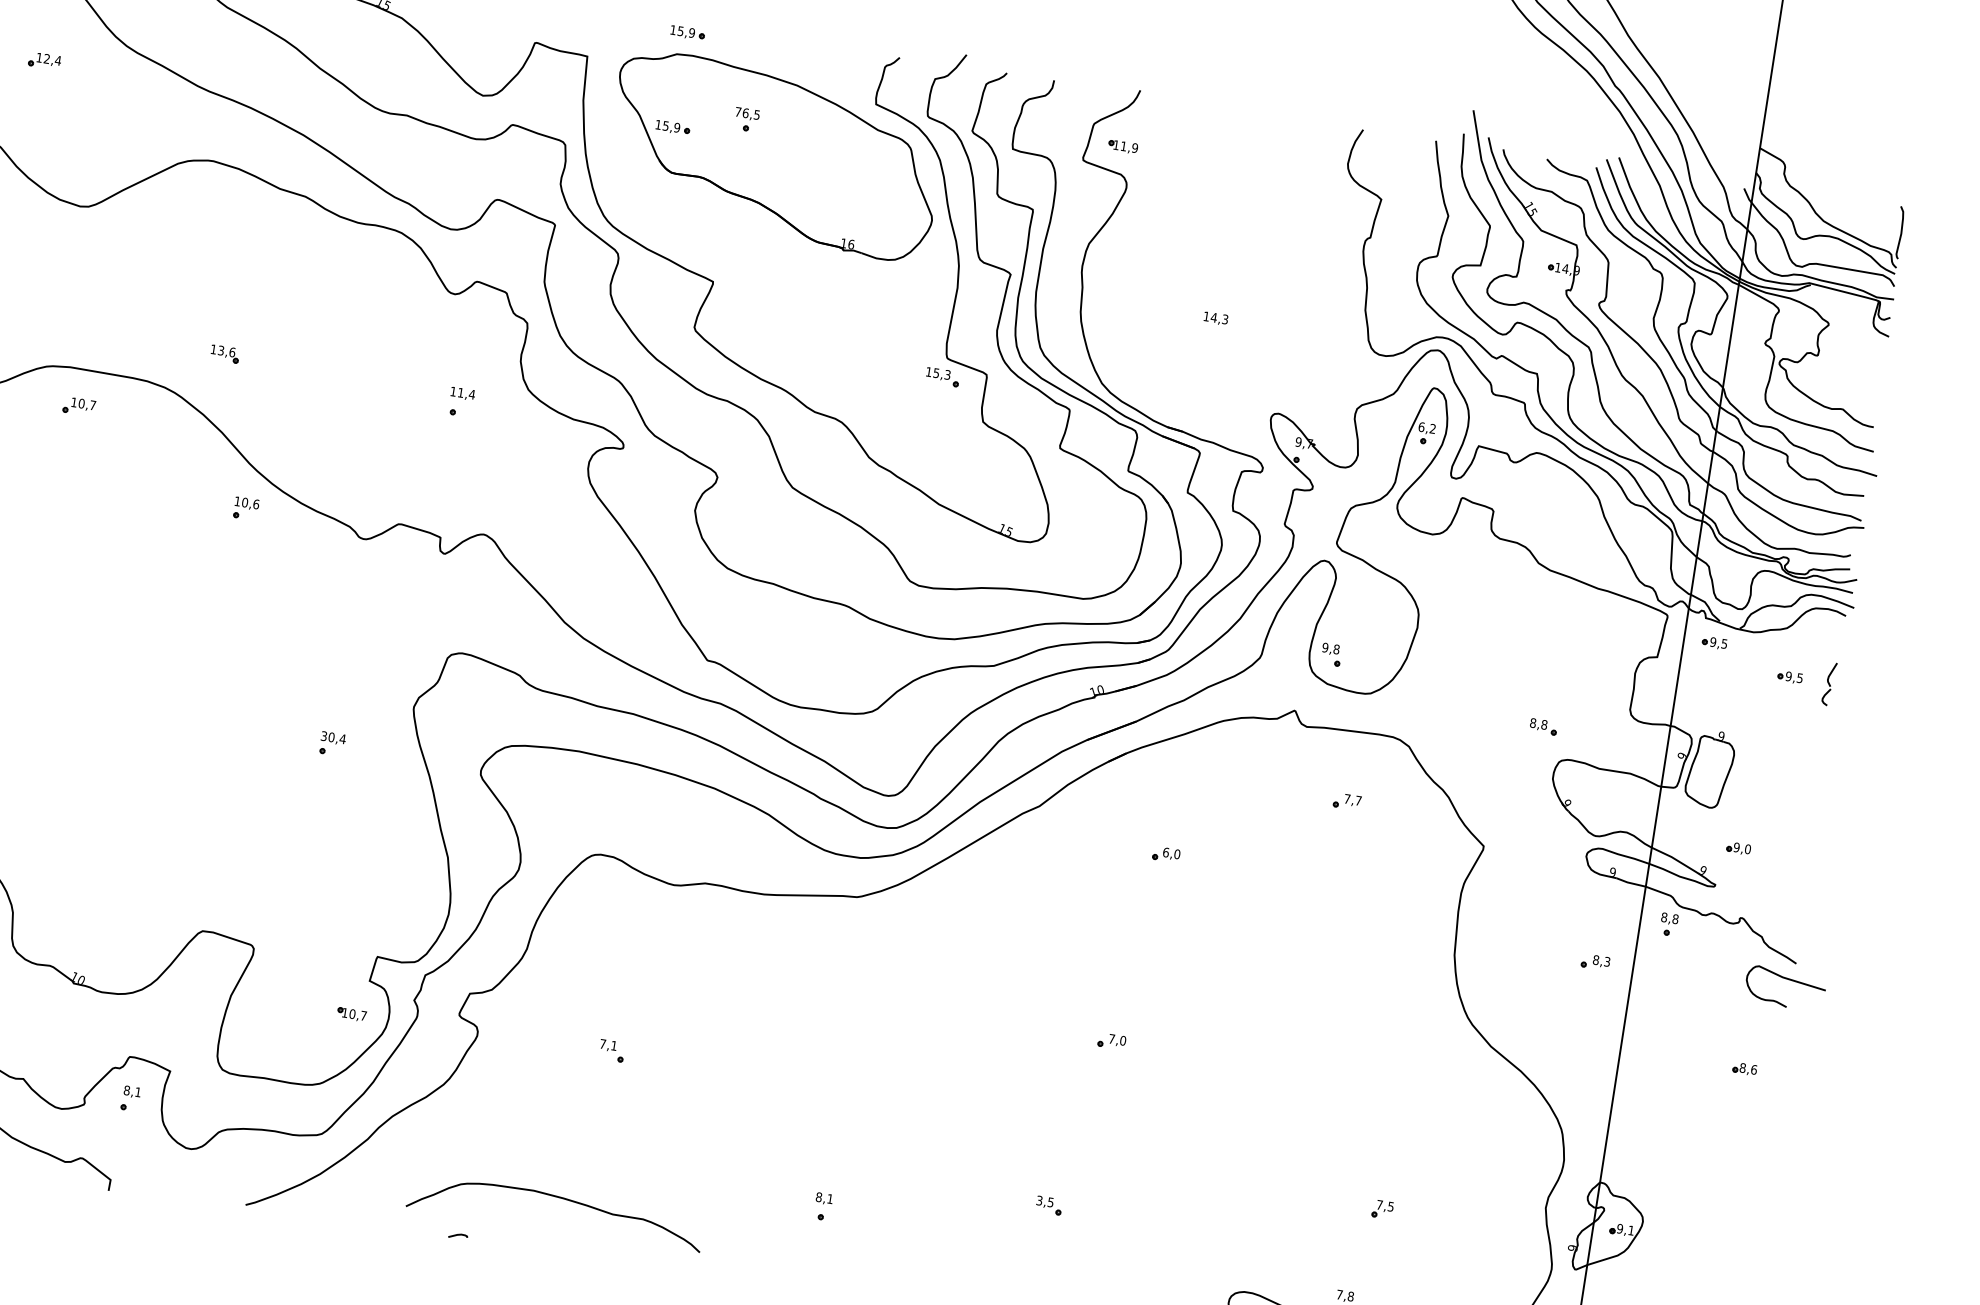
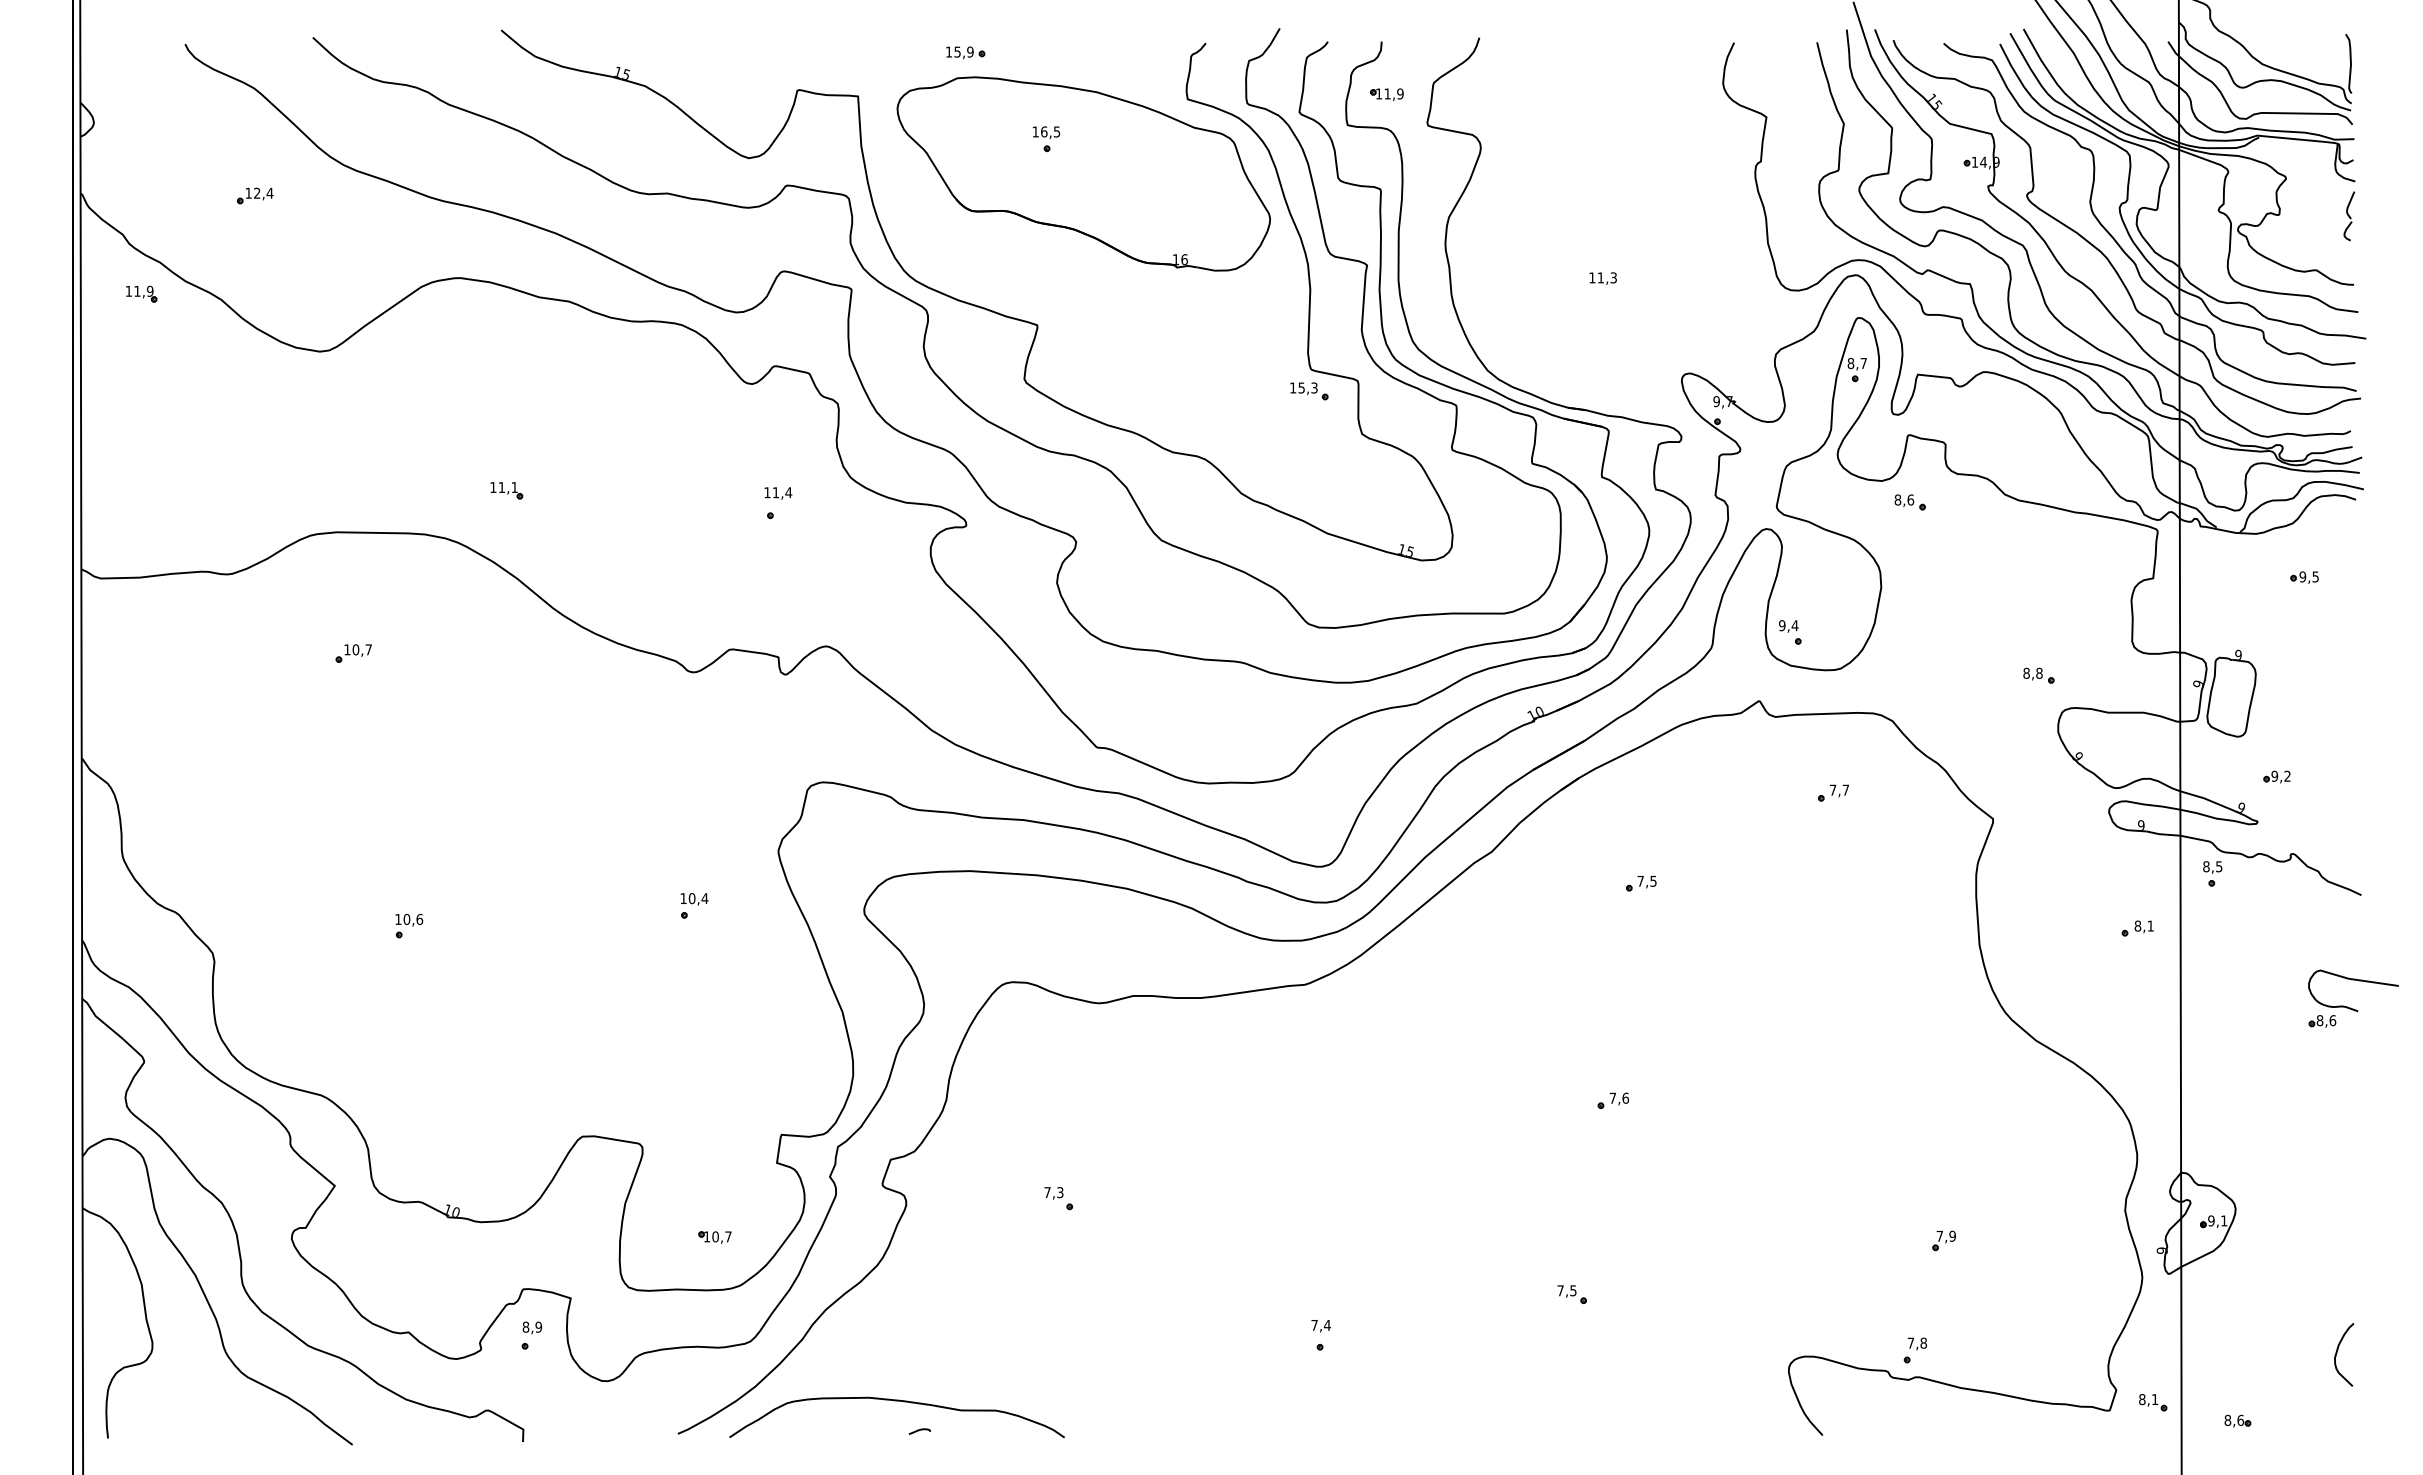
text: (738, 111) -> (1035, 131), 76,5 -> 16,5
part: (672, 127) -> (965, 160), removed
part: (1122, 146) -> (1386, 94), moved
text: (1213, 317) -> (1600, 277), 14,3 -> 11,3
text: (226, 351) -> (508, 487), 13,6 -> 11,1
part: (79, 406) -> (353, 653), moved
text: (1426, 427) -> (1856, 362), 6,2 -> 8,7
part: (246, 508) -> (409, 925), moved
part: (1453, 557) -> (1909, 502), added
part: (1714, 642) -> (2214, 552), removed
text: (1336, 649) -> (1794, 625), 9,8 -> 9,4
part: (1829, 684) -> (2349, 216), moved
text: (324, 736) -> (683, 898), 30,4 -> 10,4
text: (1747, 848) -> (2287, 775), 9,0 -> 9,2
text: (1171, 852) -> (1646, 880), 6,0 -> 7,5
text: (1675, 919) -> (2219, 866), 8,8 -> 8,5
text: (1607, 961) -> (2150, 925), 8,3 -> 8,1
curve: (1786, 979) -> (2353, 980), moved
part: (351, 1014) -> (714, 1237), moved
text: (1123, 1040) -> (1625, 1097), 7,0 -> 7,6
text: (614, 1045) -> (1060, 1192), 7,1 -> 7,3
text: (138, 1091) -> (538, 1326), 8,1 -> 8,9
curve: (557, 1197) -> (896, 1401), moved
text: (824, 1197) -> (1320, 1324), 8,1 -> 7,4
text: (1039, 1200) -> (1560, 1290), 3,5 -> 7,5
text: (1390, 1206) -> (1952, 1235), 7,5 -> 7,9

